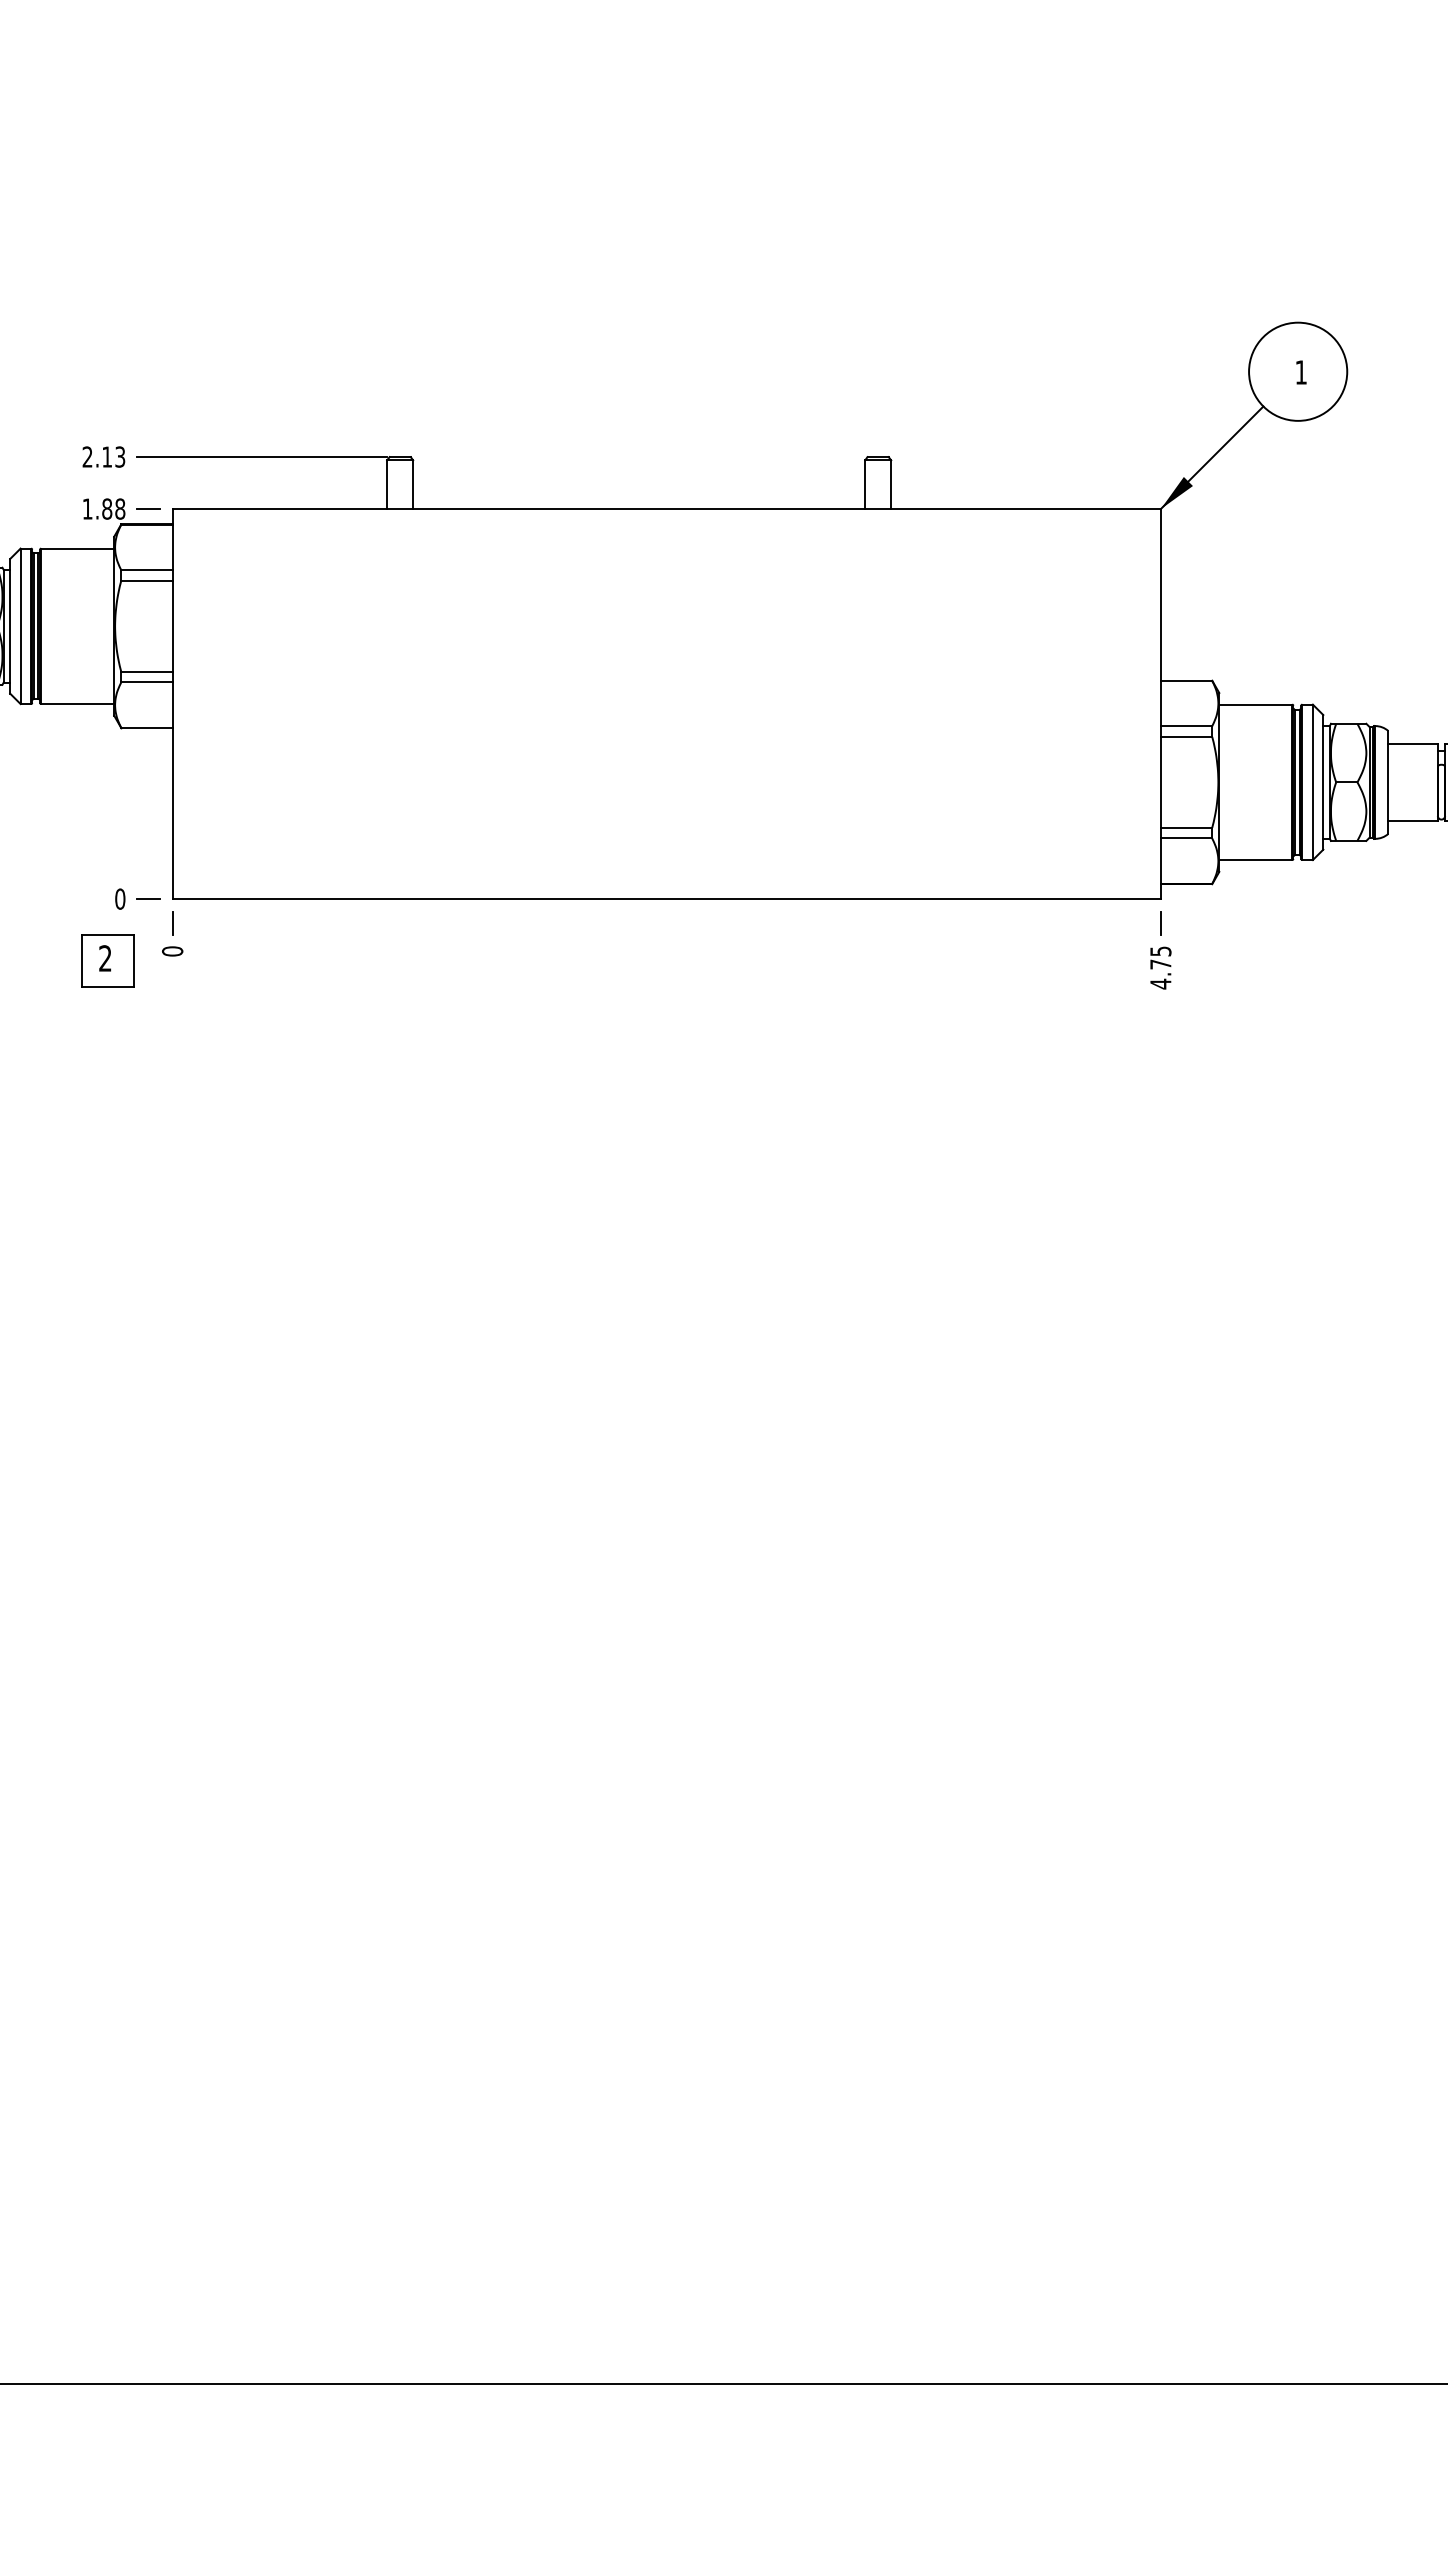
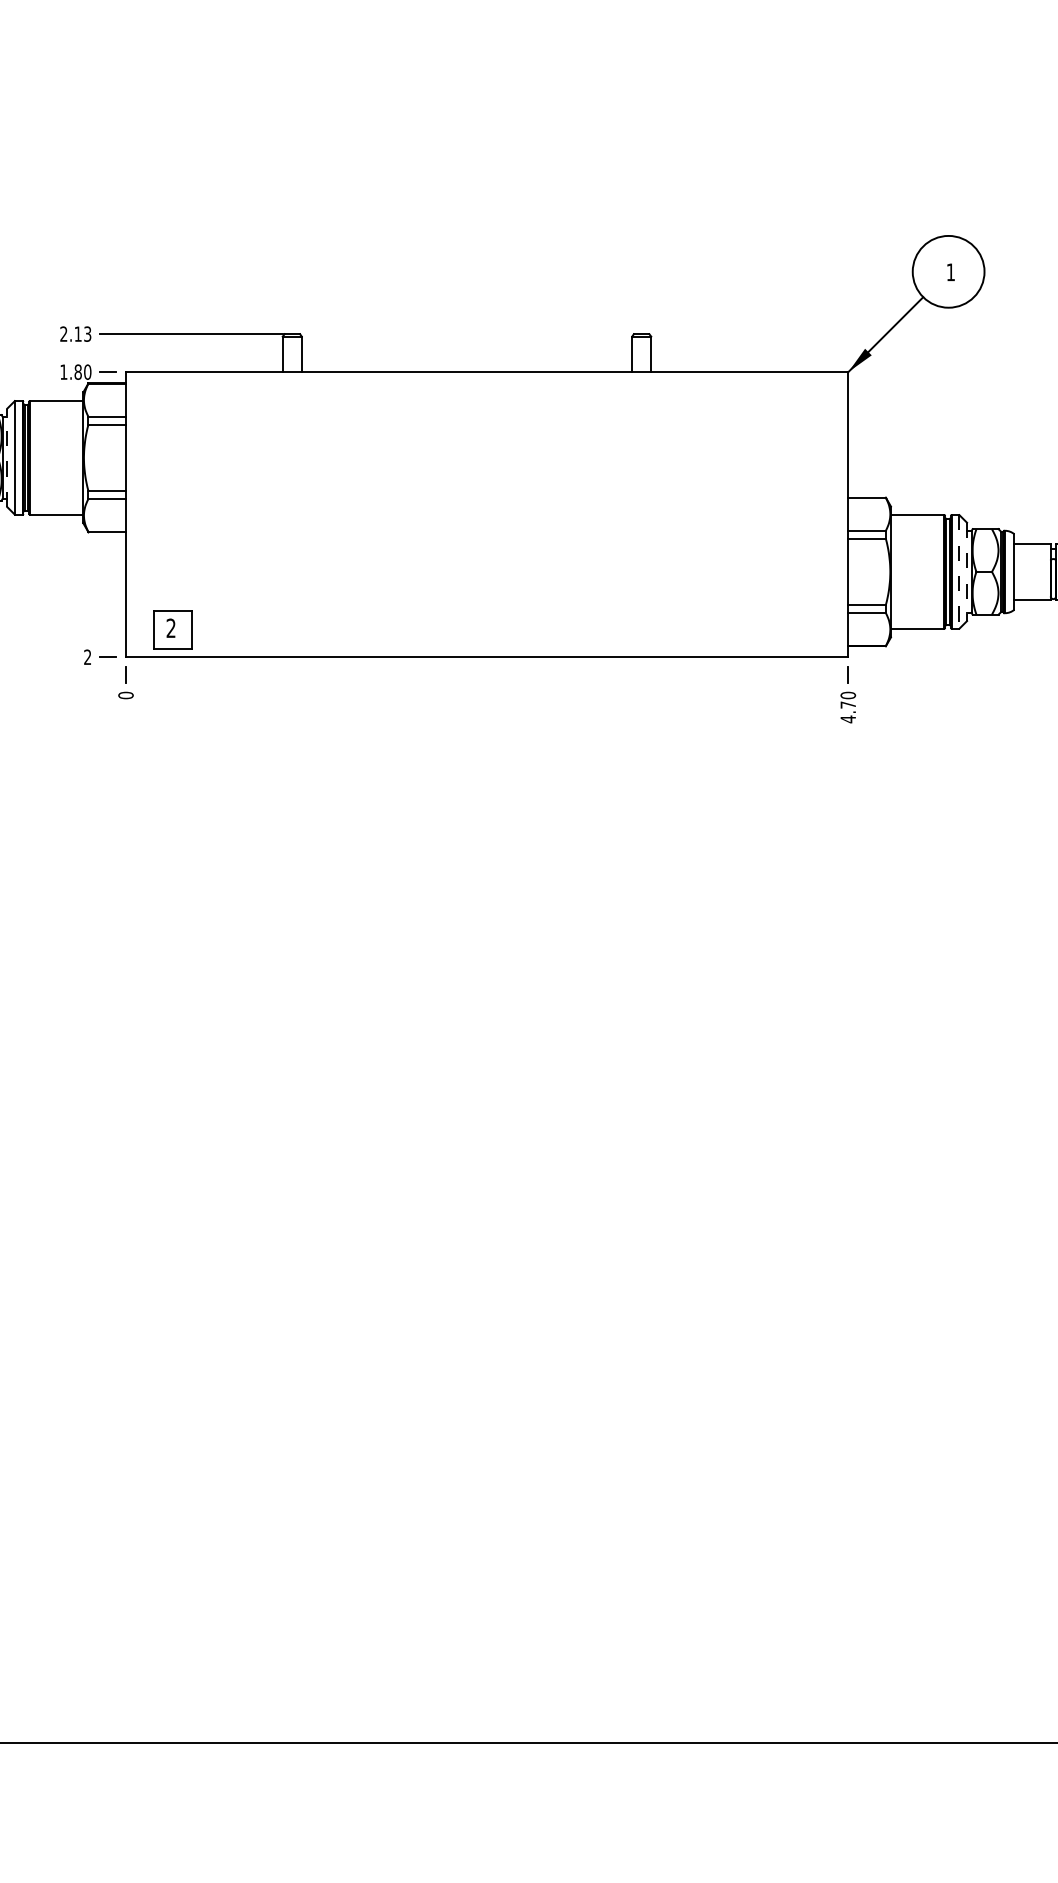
text: (120, 508) -> (87, 371), 1.88 -> 1.80
line: (10, 625) -> (7, 457), solid -> dashed
line: (1312, 782) -> (959, 572), solid -> dashed
line: (1323, 782) -> (967, 572), solid -> dashed
text: (120, 898) -> (87, 656), 0 -> 2
text: (1160, 951) -> (848, 695), 4.75 -> 4.70
part: (107, 960) -> (172, 629), moved

